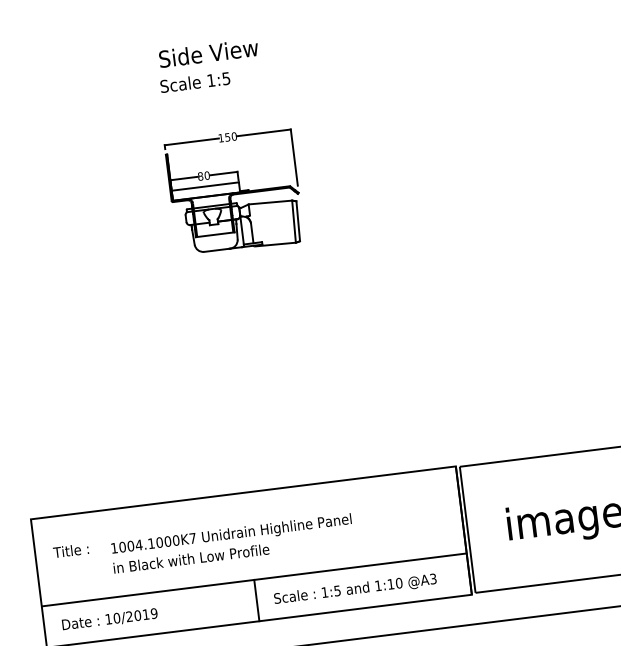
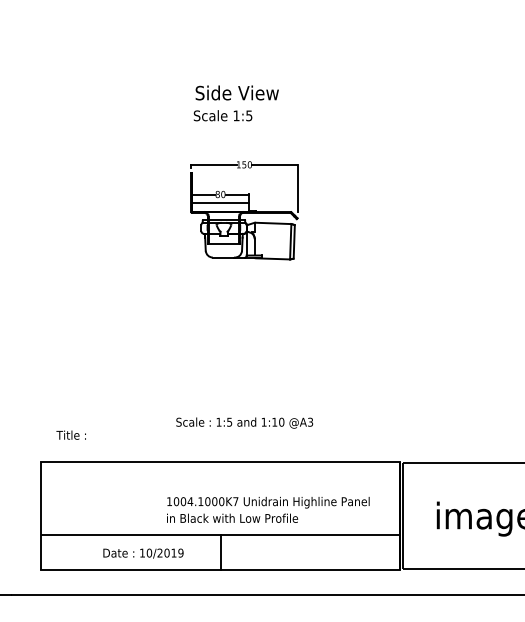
text: (232, 542) -> (268, 509), moved
text: (70, 549) -> (70, 434), moved
text: (355, 589) -> (244, 422), moved
text: (109, 619) -> (143, 553), moved

